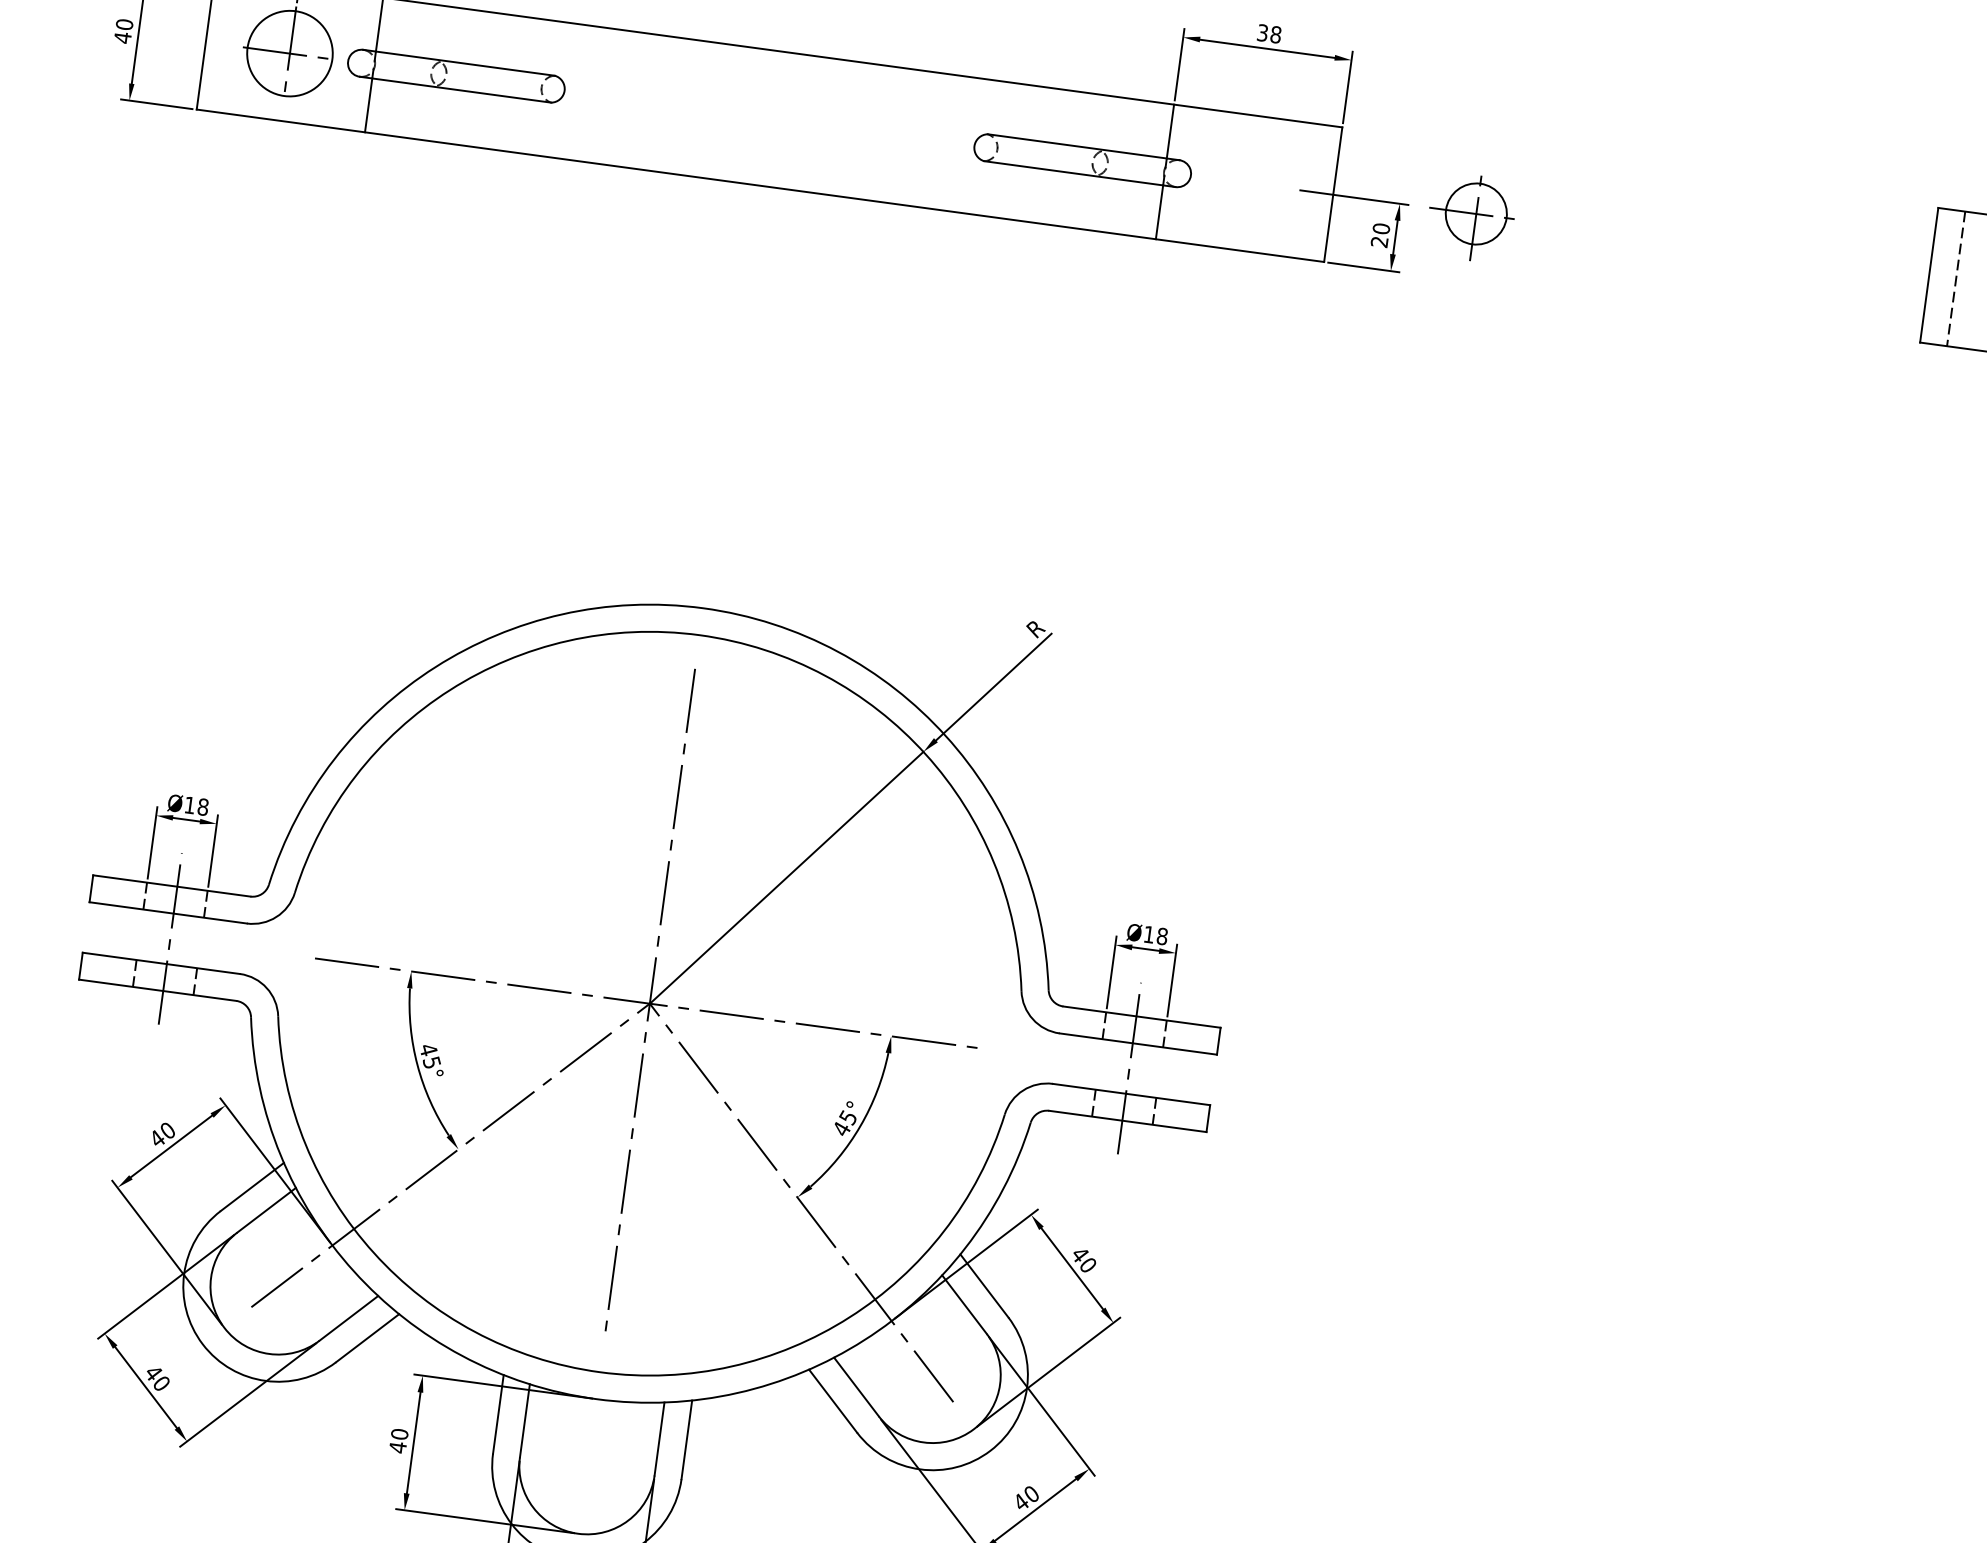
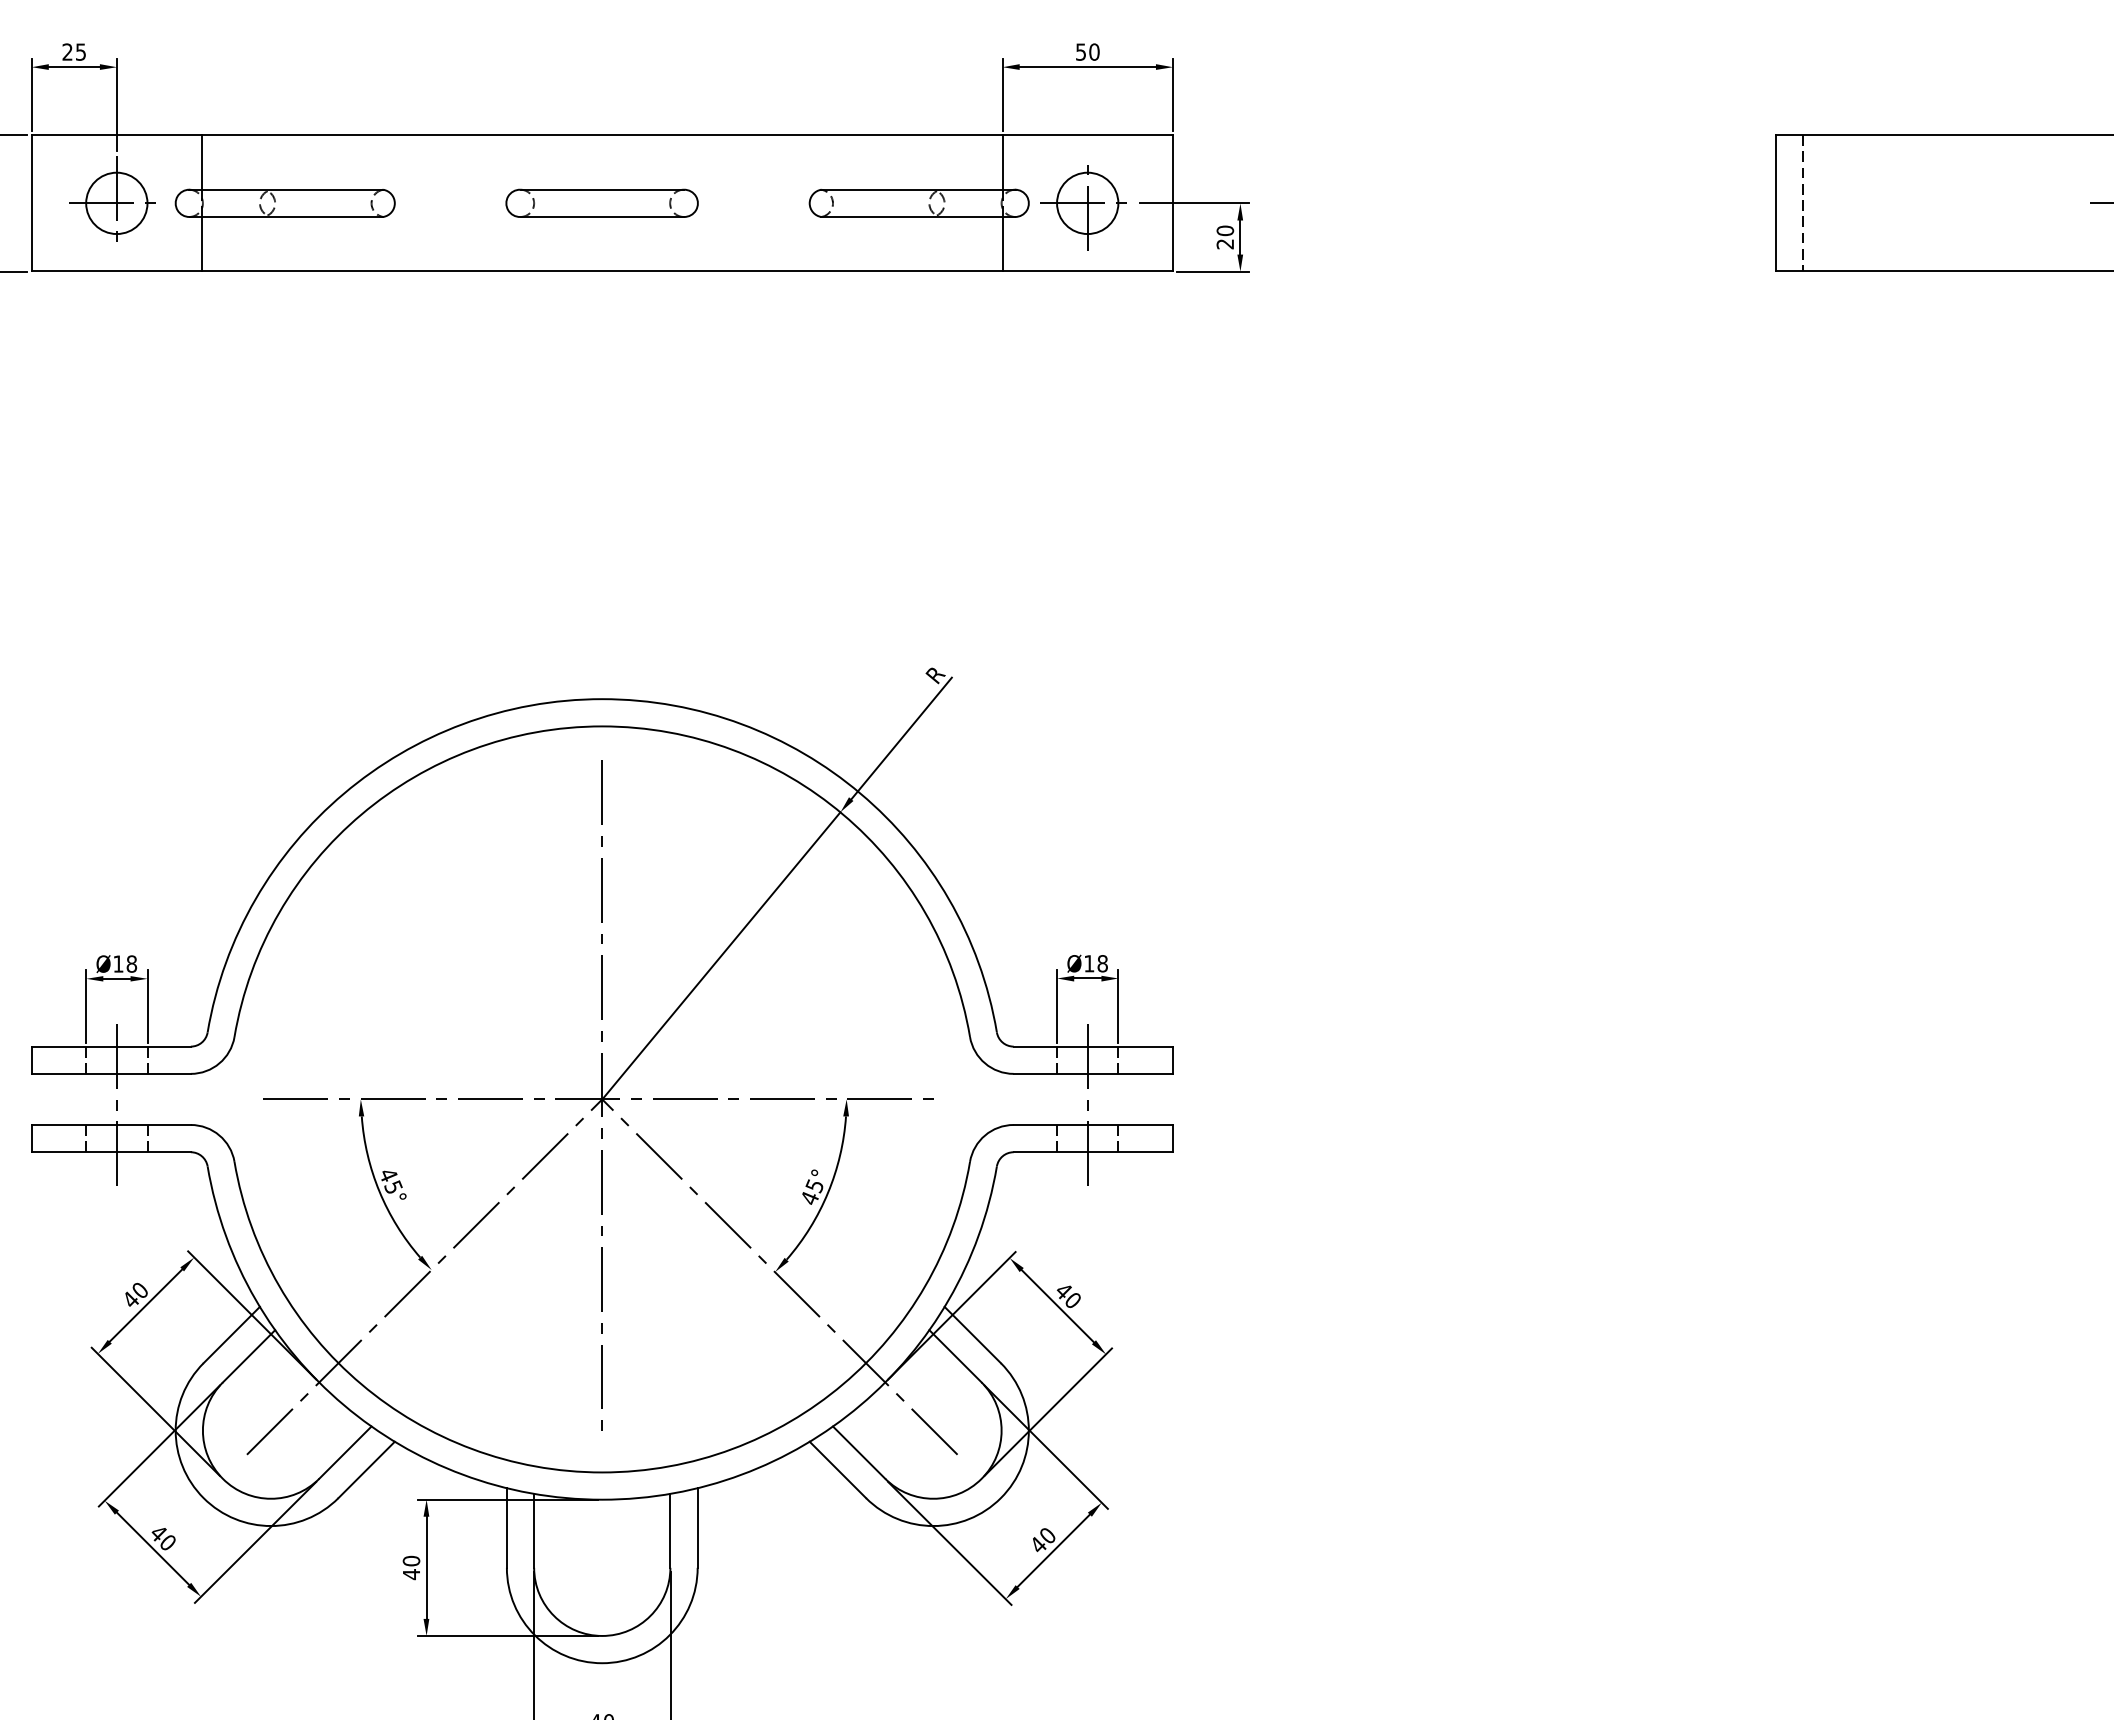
text: (1269, 33) -> (1087, 51), 38 -> 50
circle: (289, 53) -> (116, 203), size x0.71
part: (768, 117) -> (601, 202), added
part: (1471, 217) -> (1083, 207), moved

